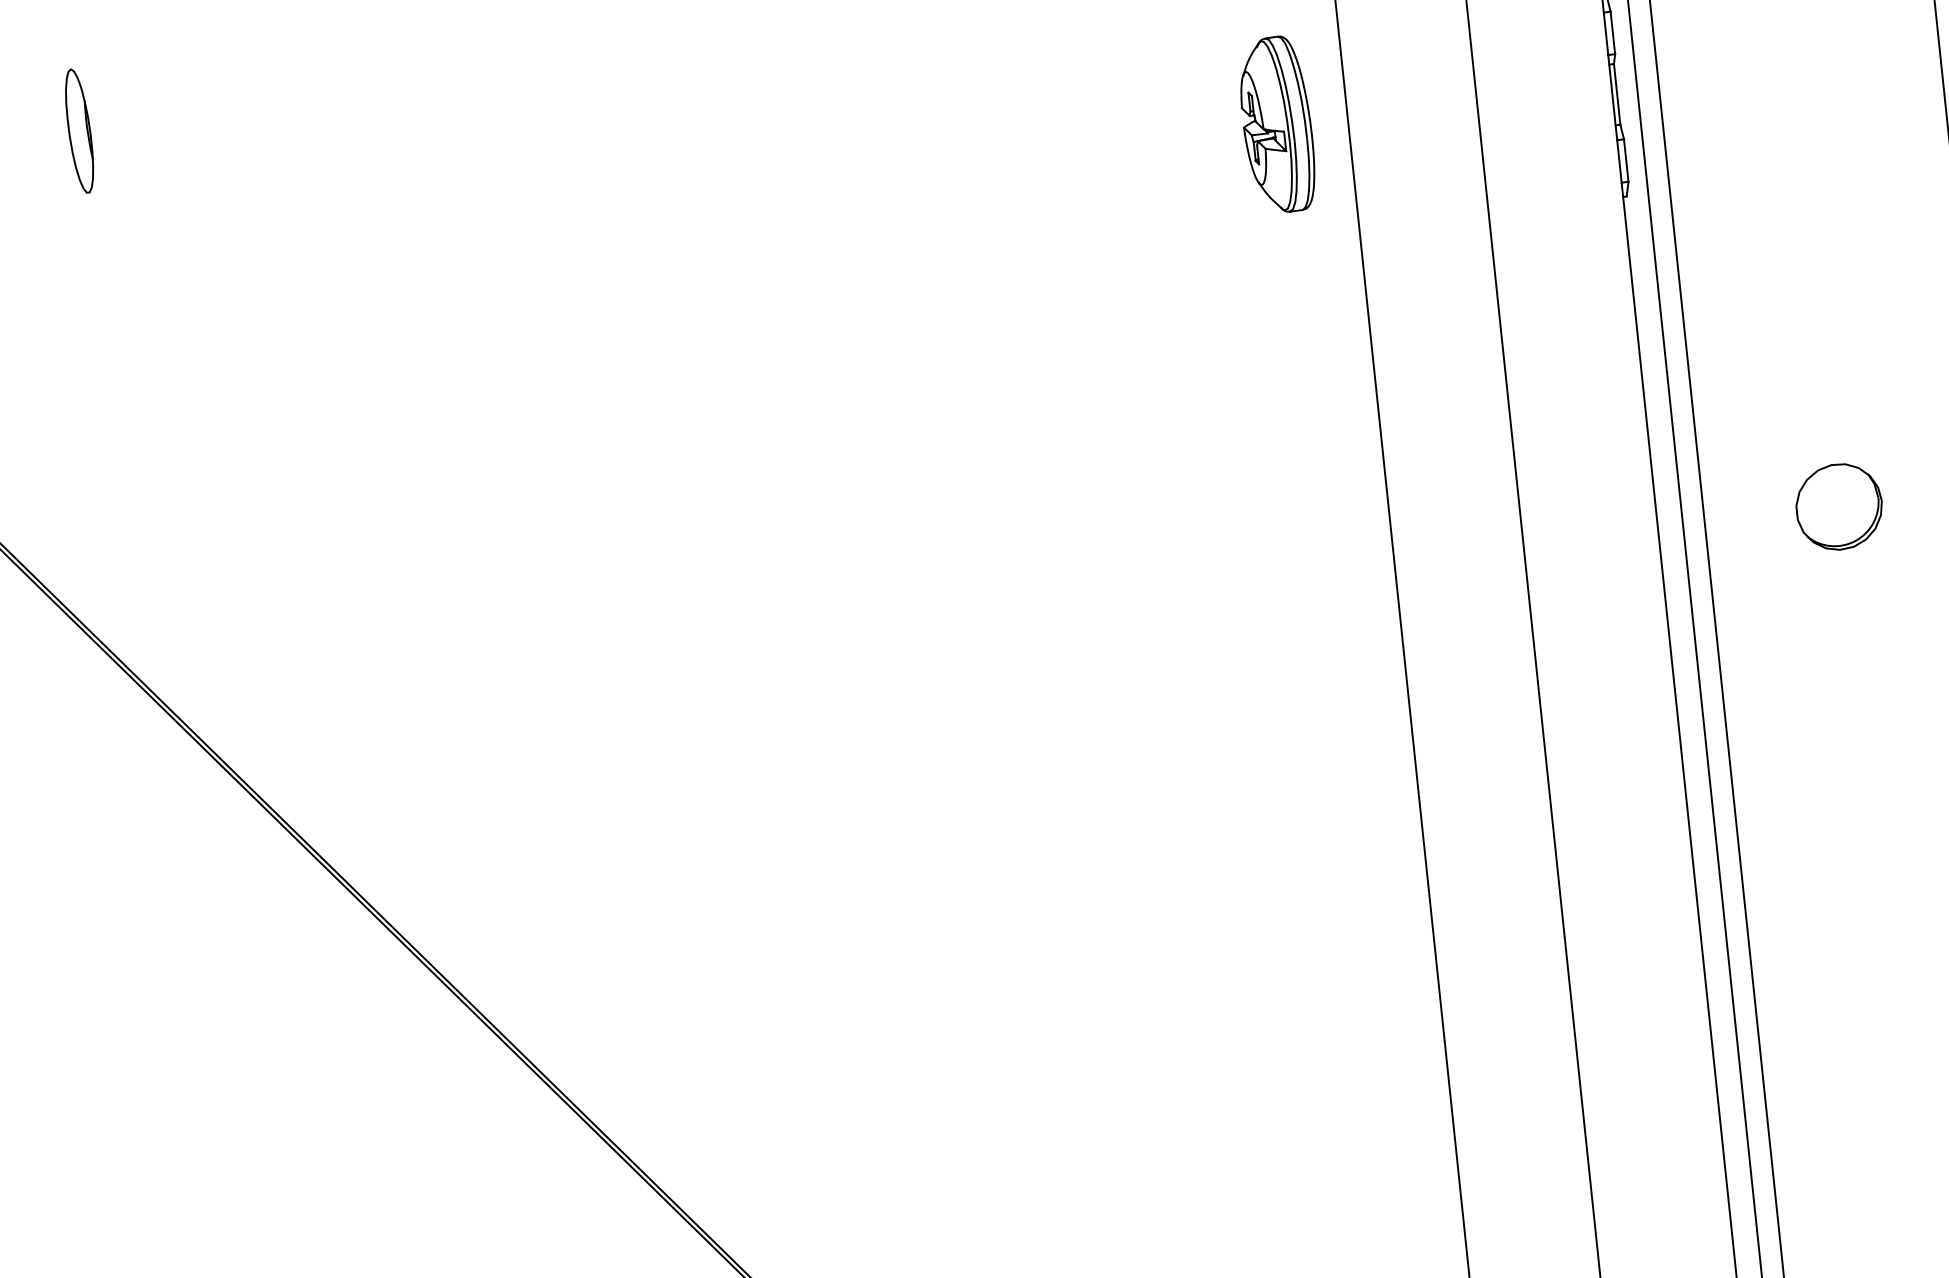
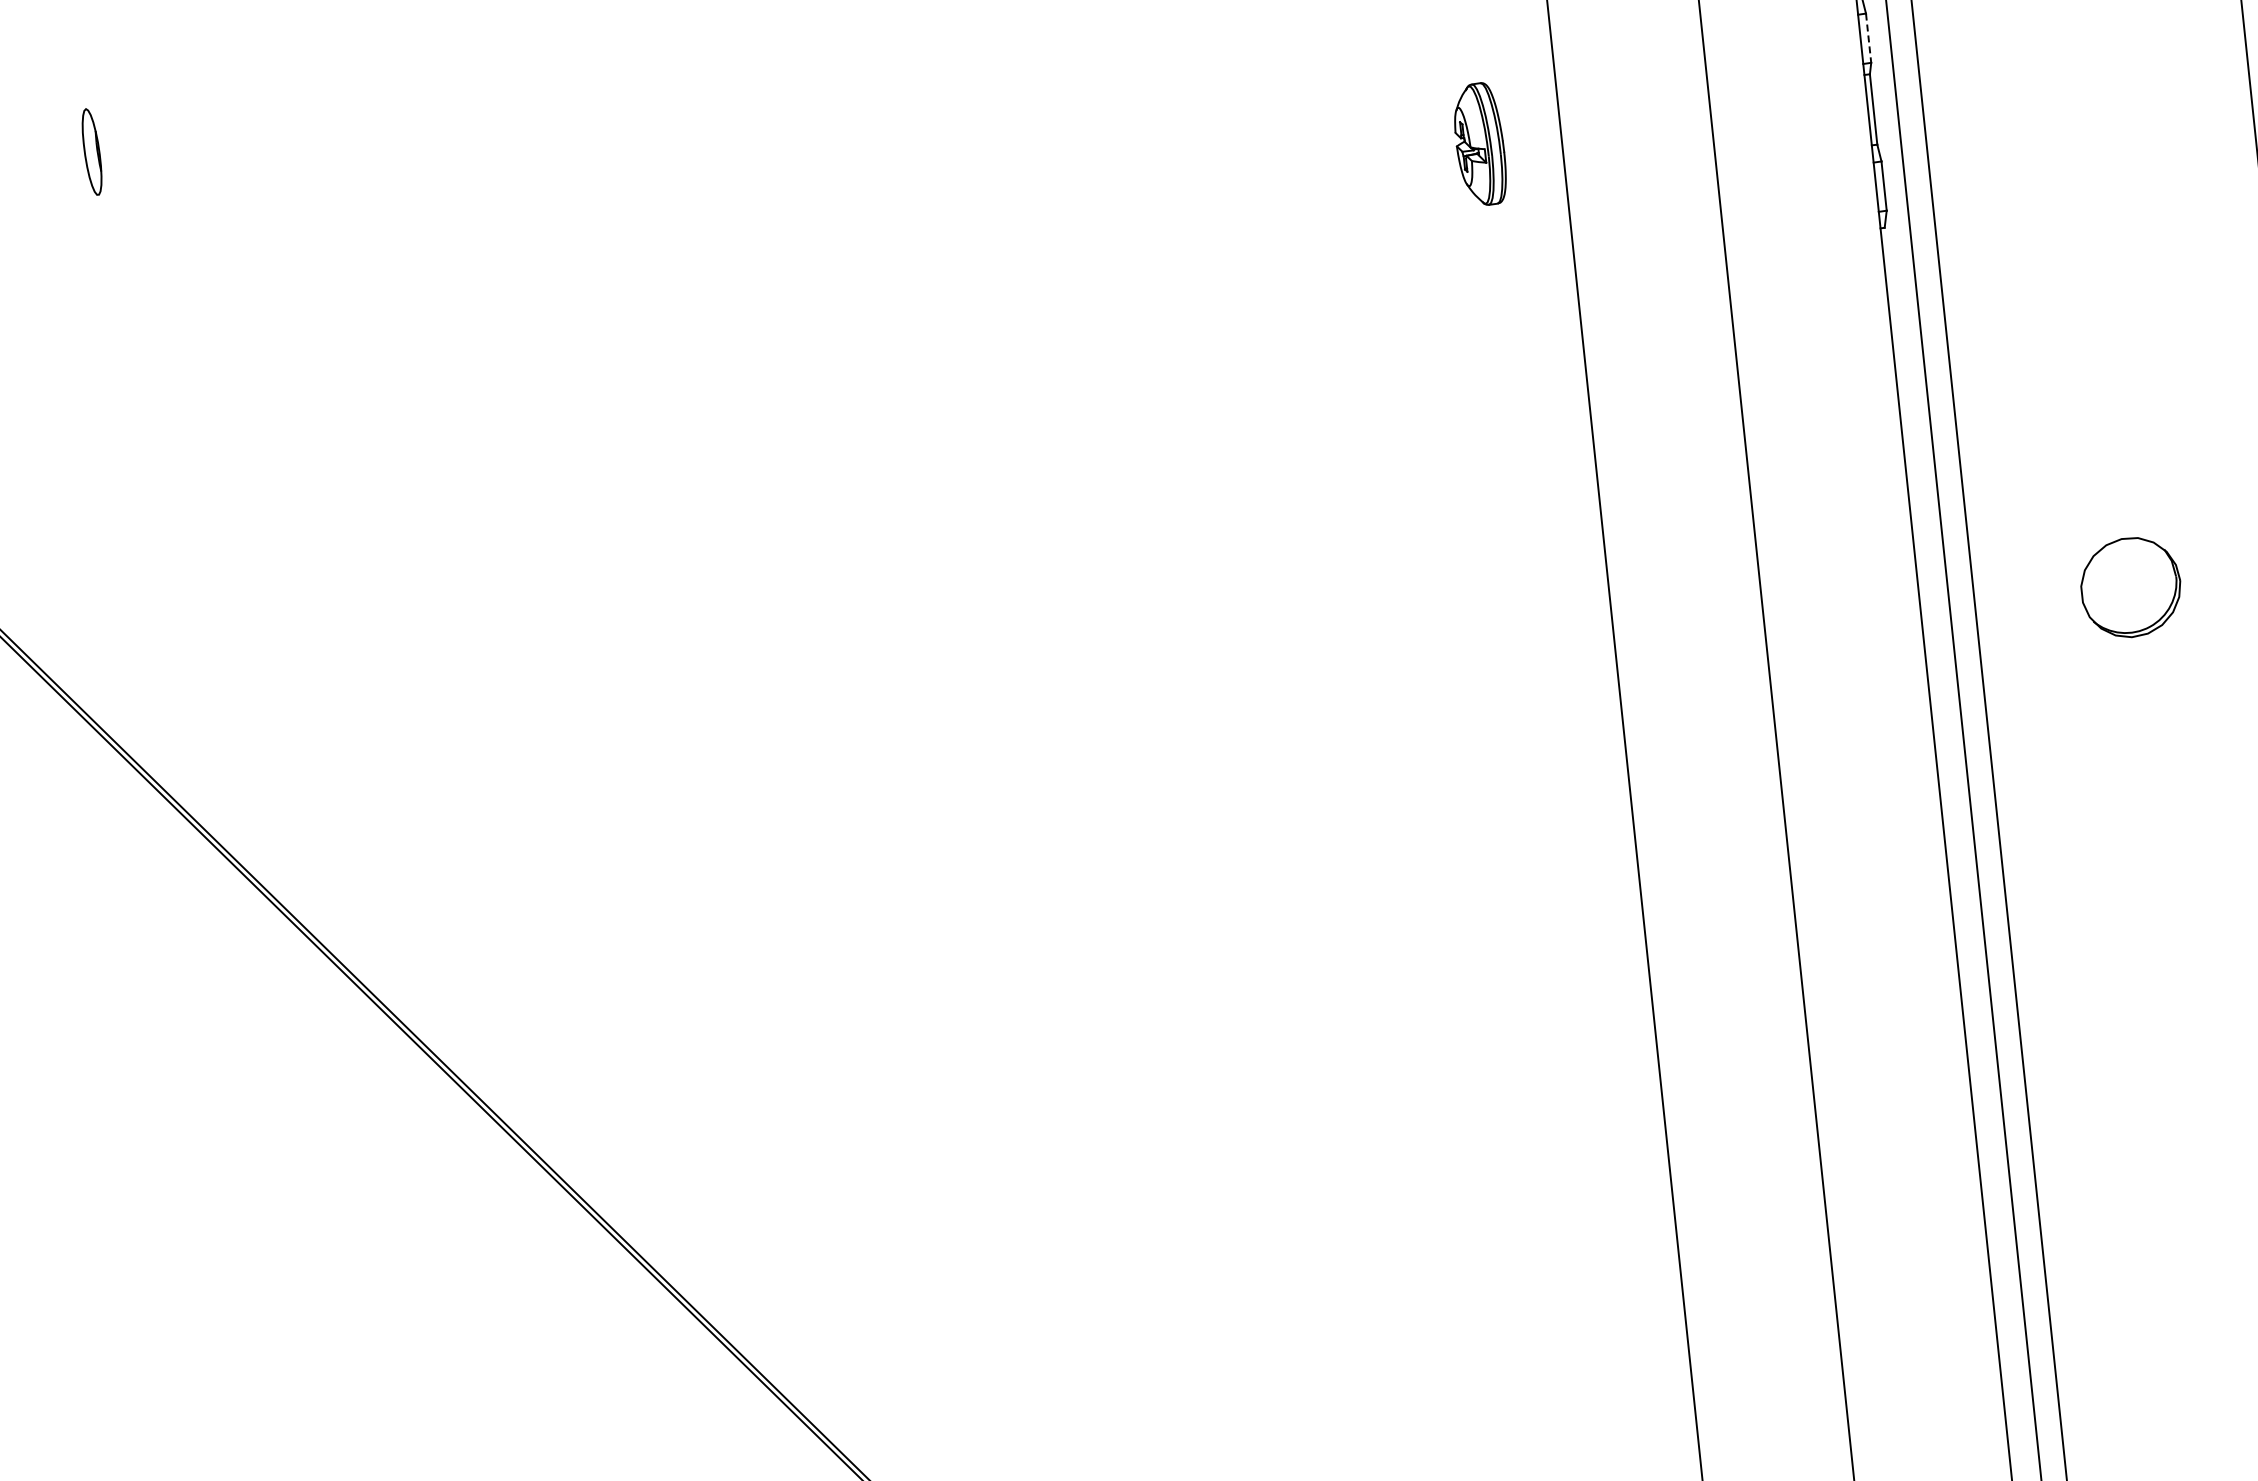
line: (1612, 33) -> (1868, 38), solid -> dashed
part: (1277, 123) -> (1480, 143), size x0.6
part: (79, 130) -> (91, 151), size x0.6

